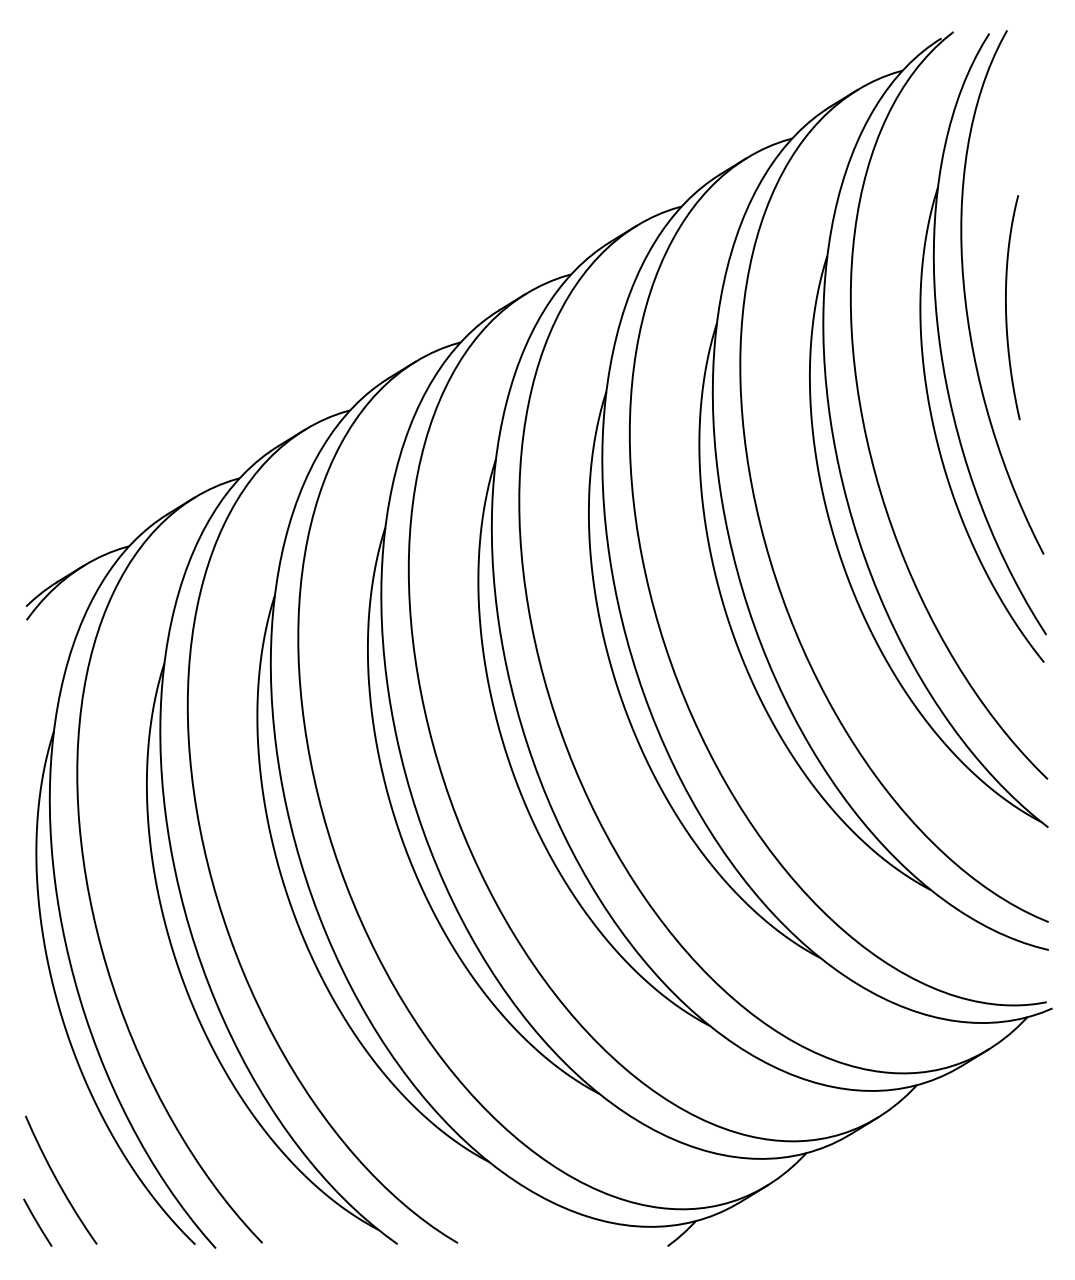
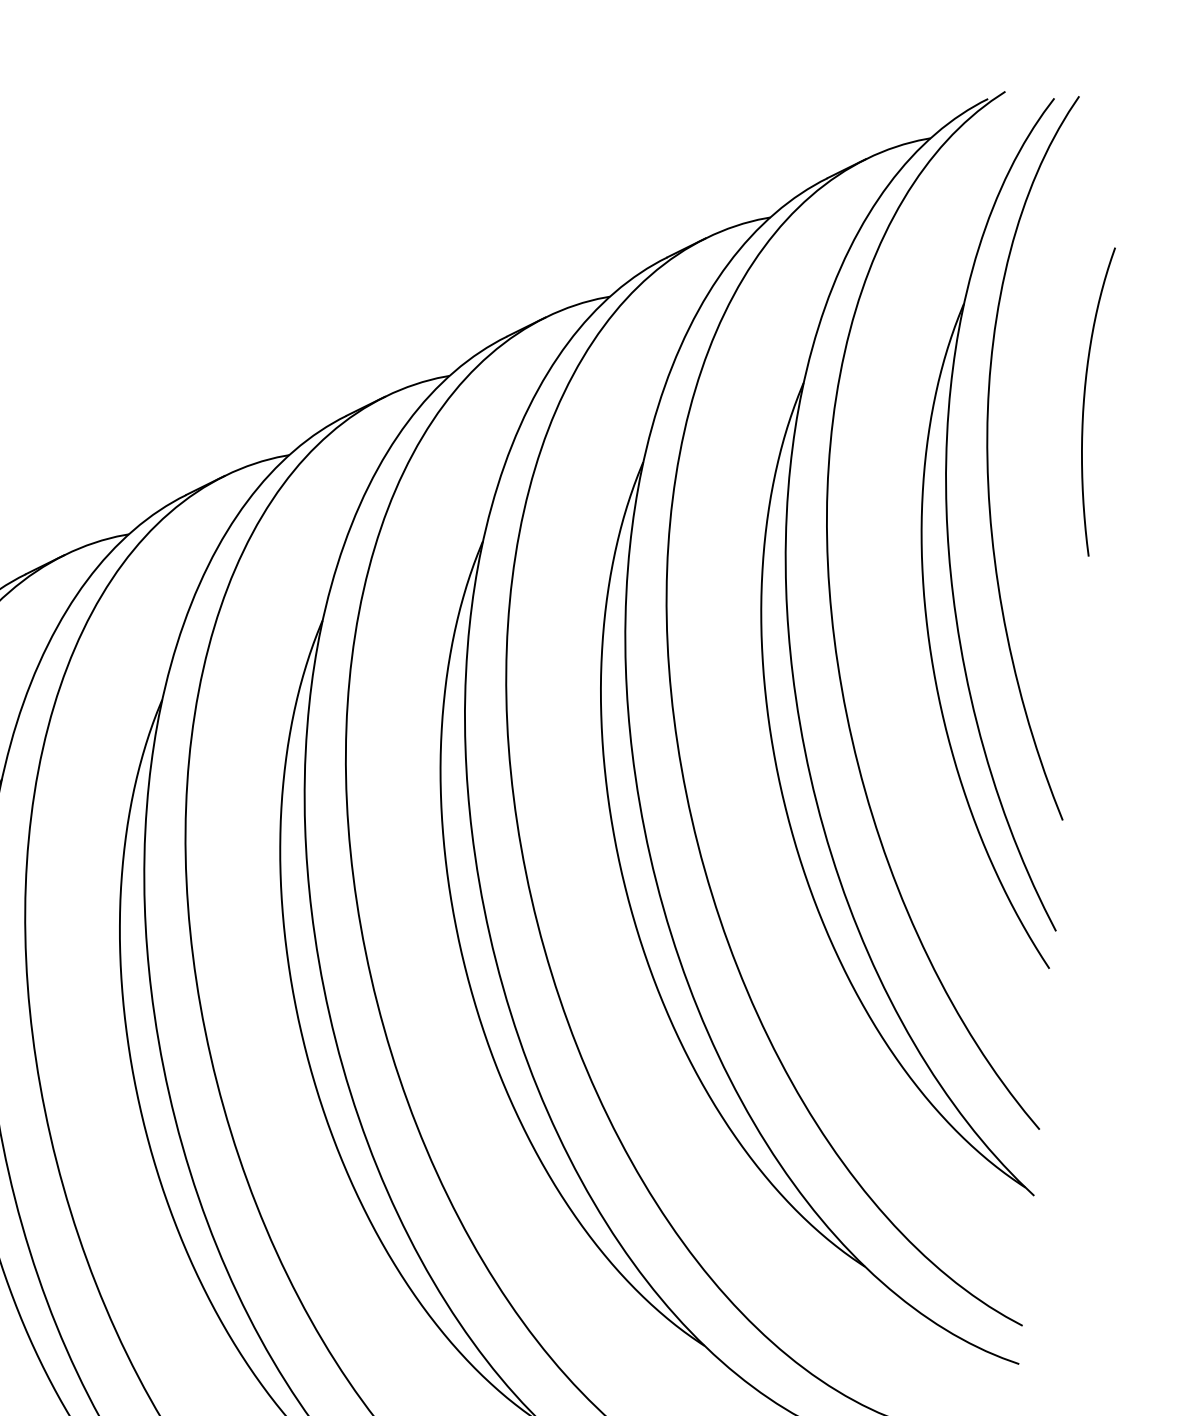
curve: (1006, 307) -> (1084, 400), moved

